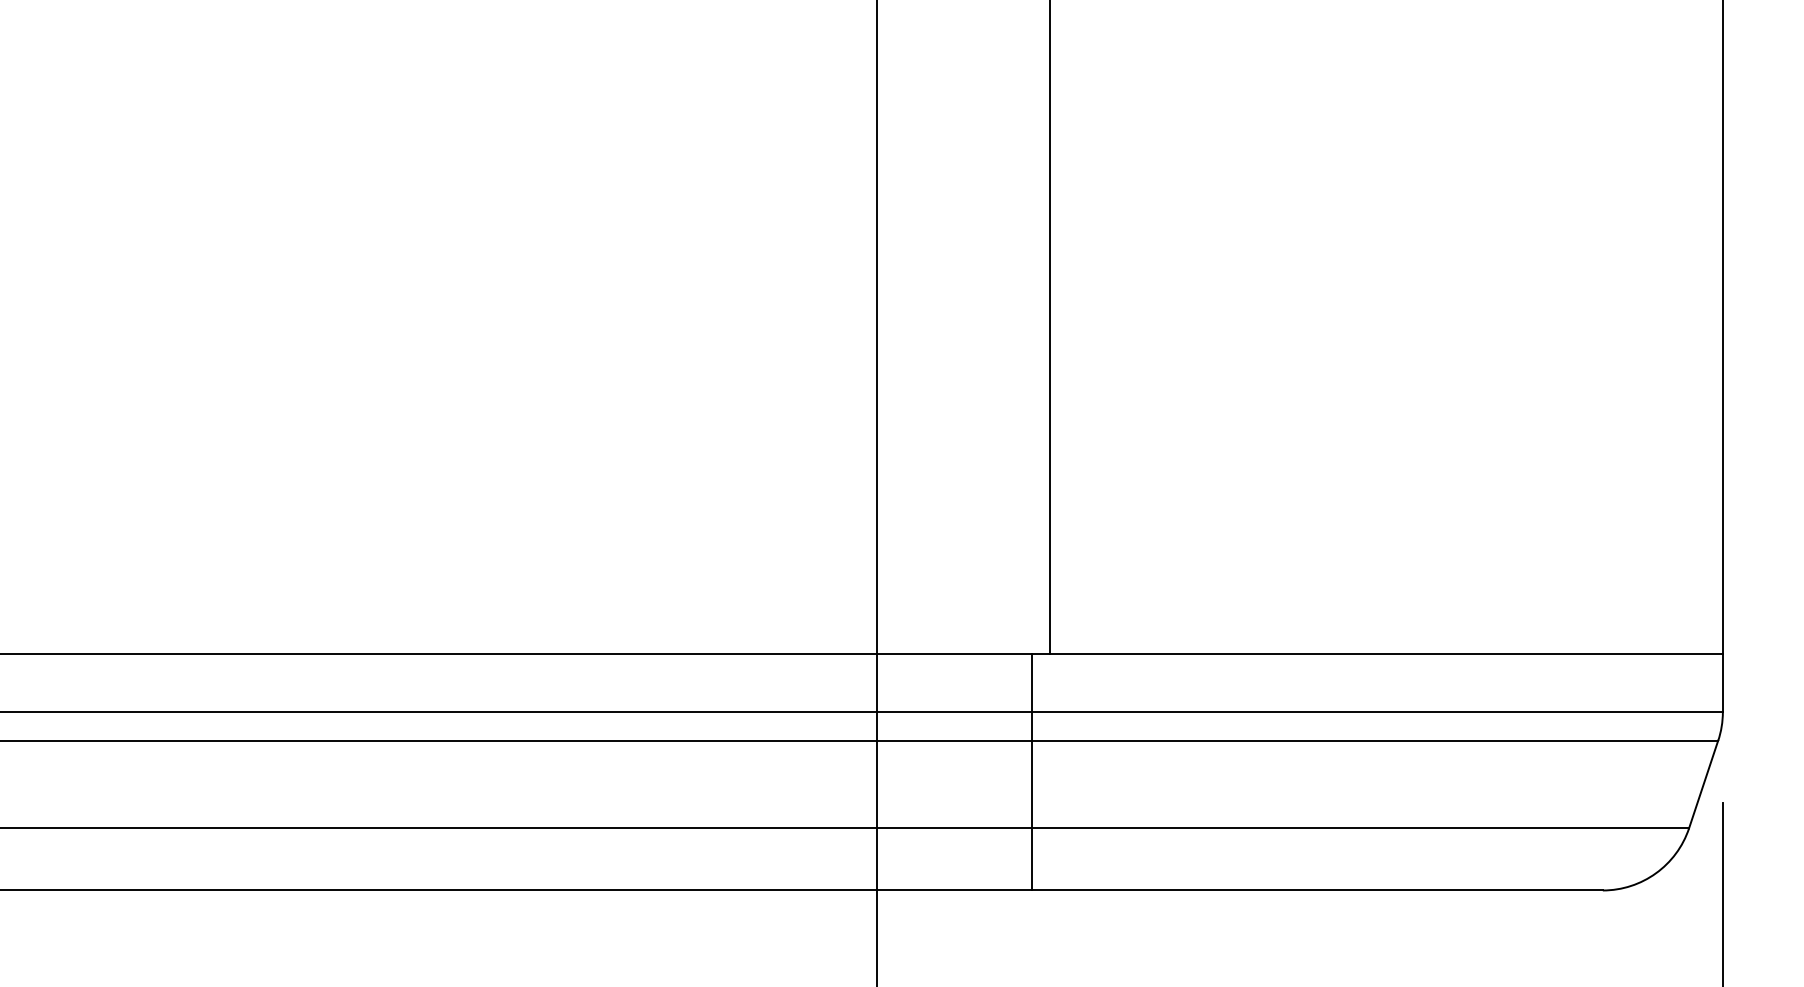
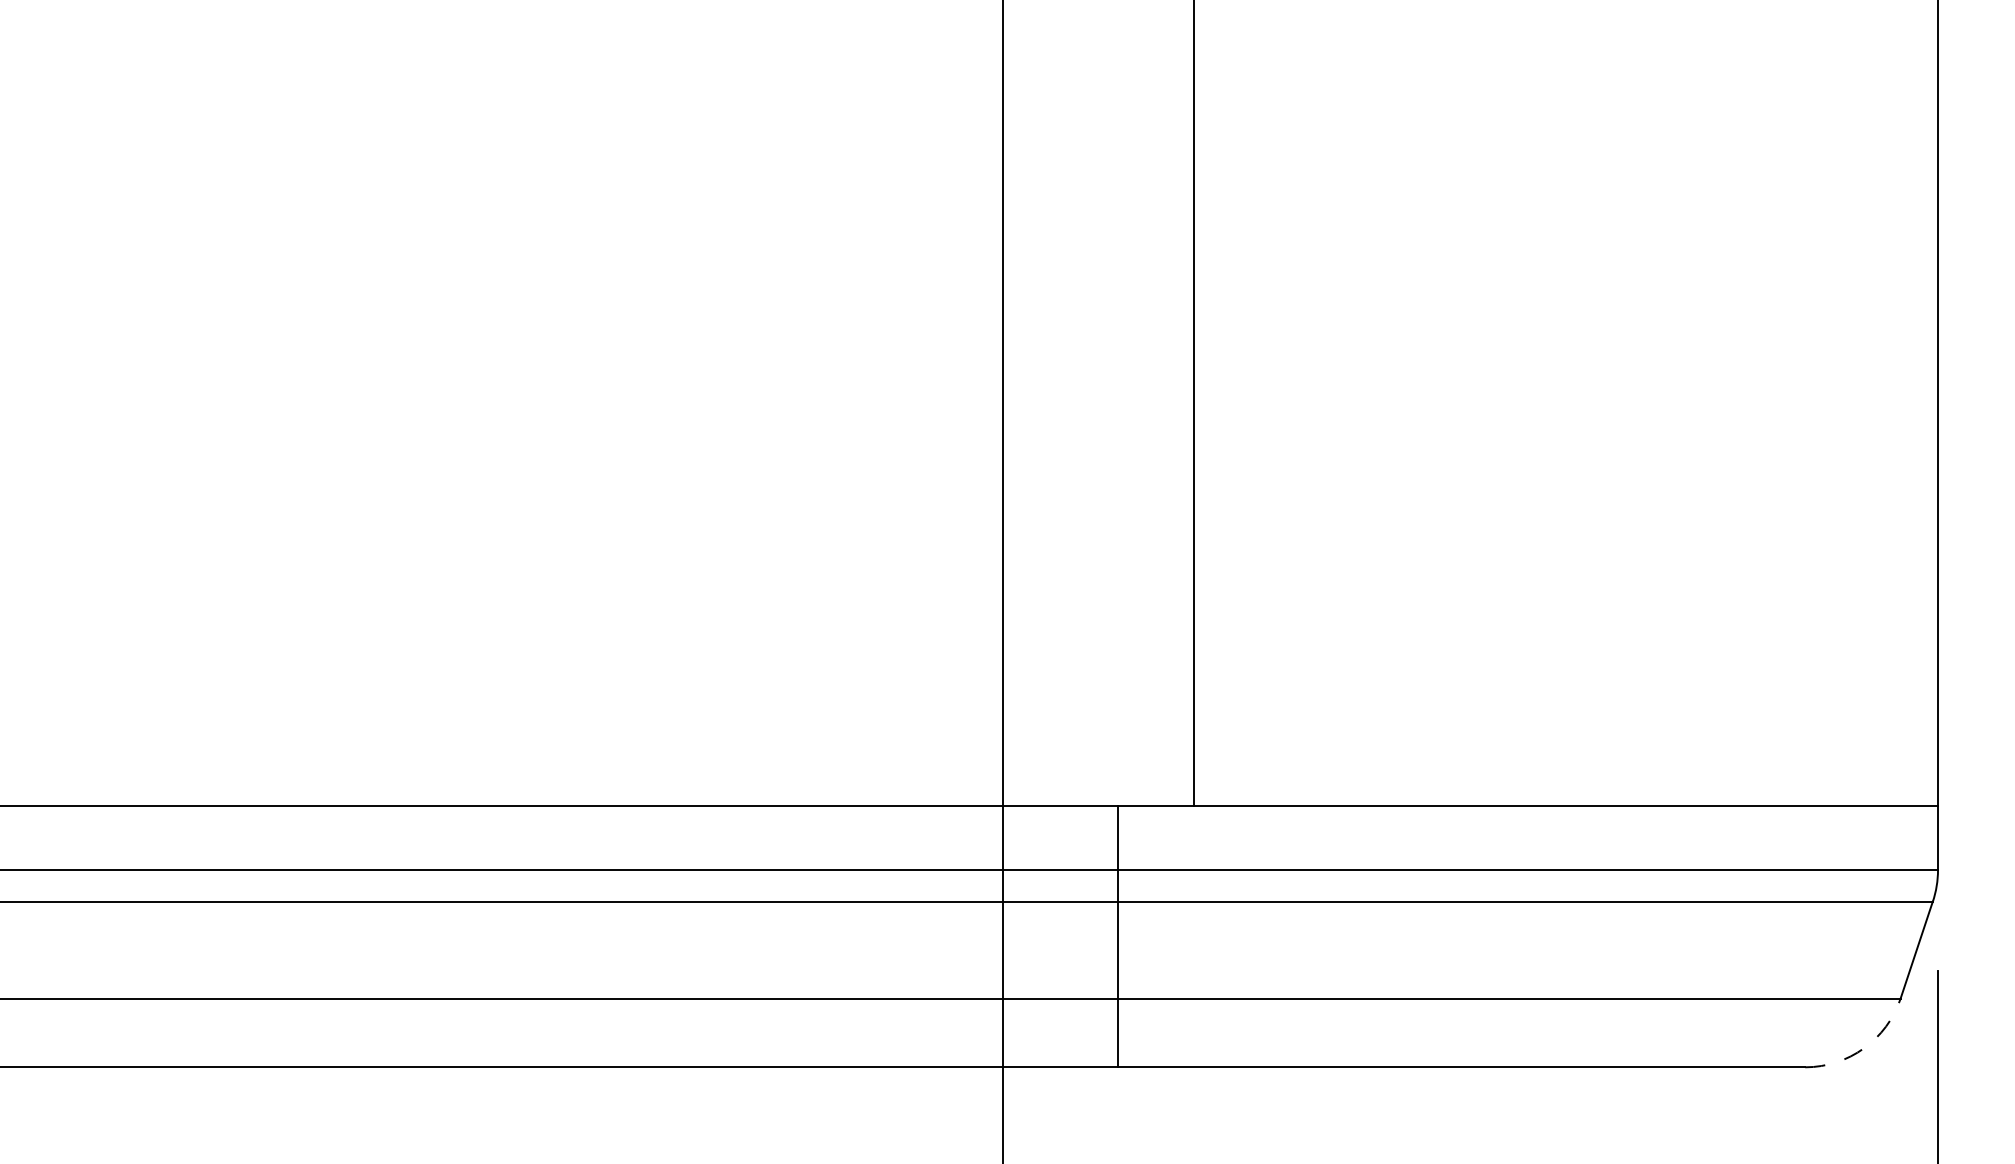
line: (1031, 772) -> (1117, 936), moved
arc: (1656, 873) -> (1864, 1048), solid -> dashed

